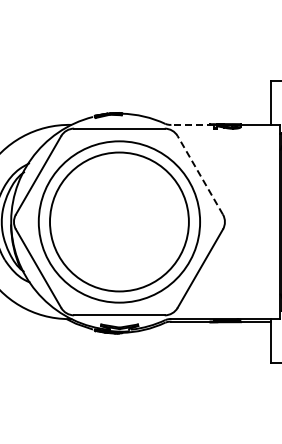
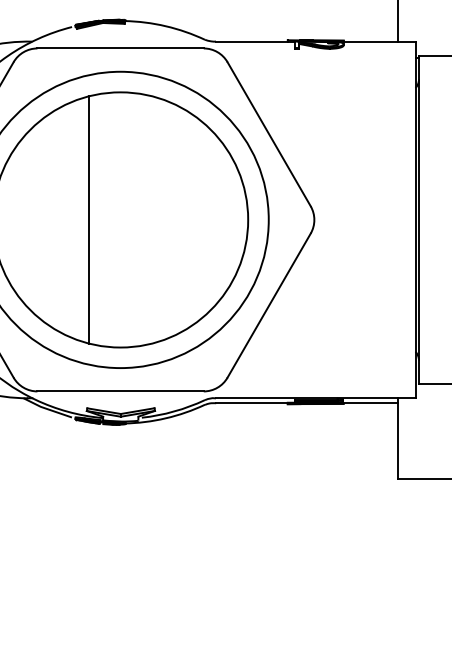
line: (192, 124) -> (254, 40), dashed -> solid
line: (200, 174) -> (269, 132), dashed -> solid
line: (102, 221) -> (89, 219), added

